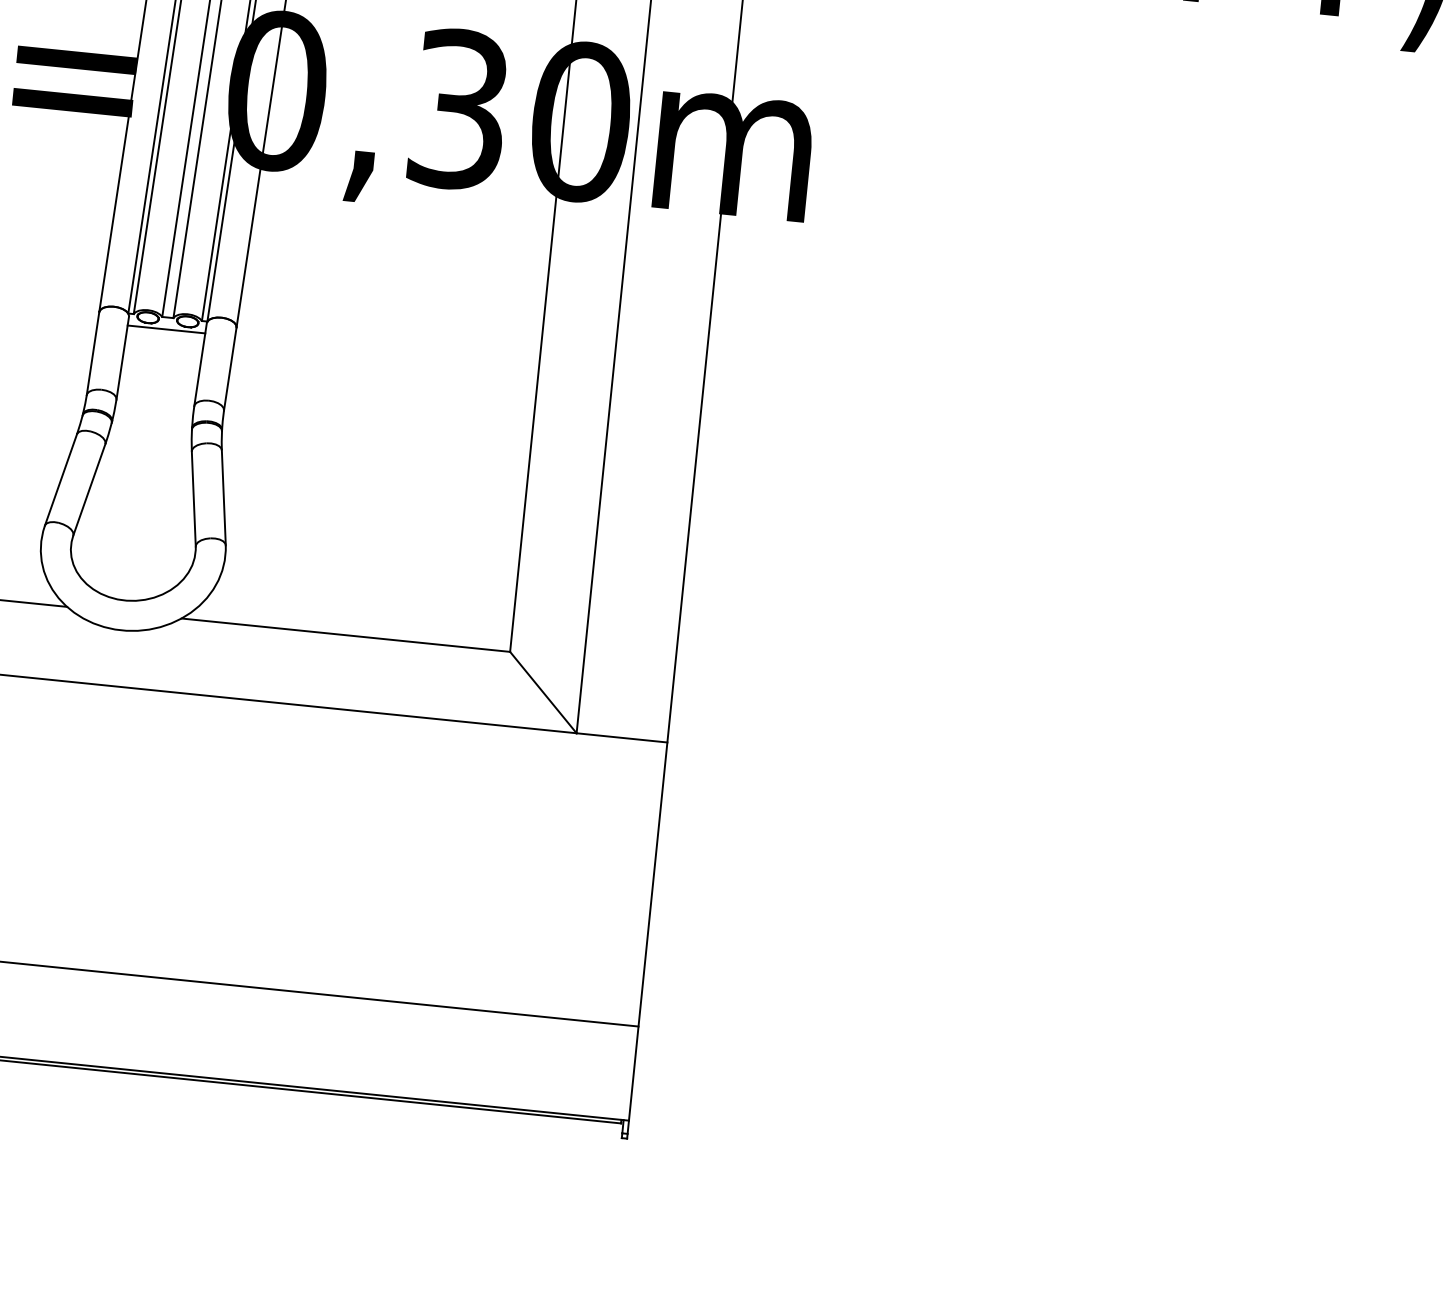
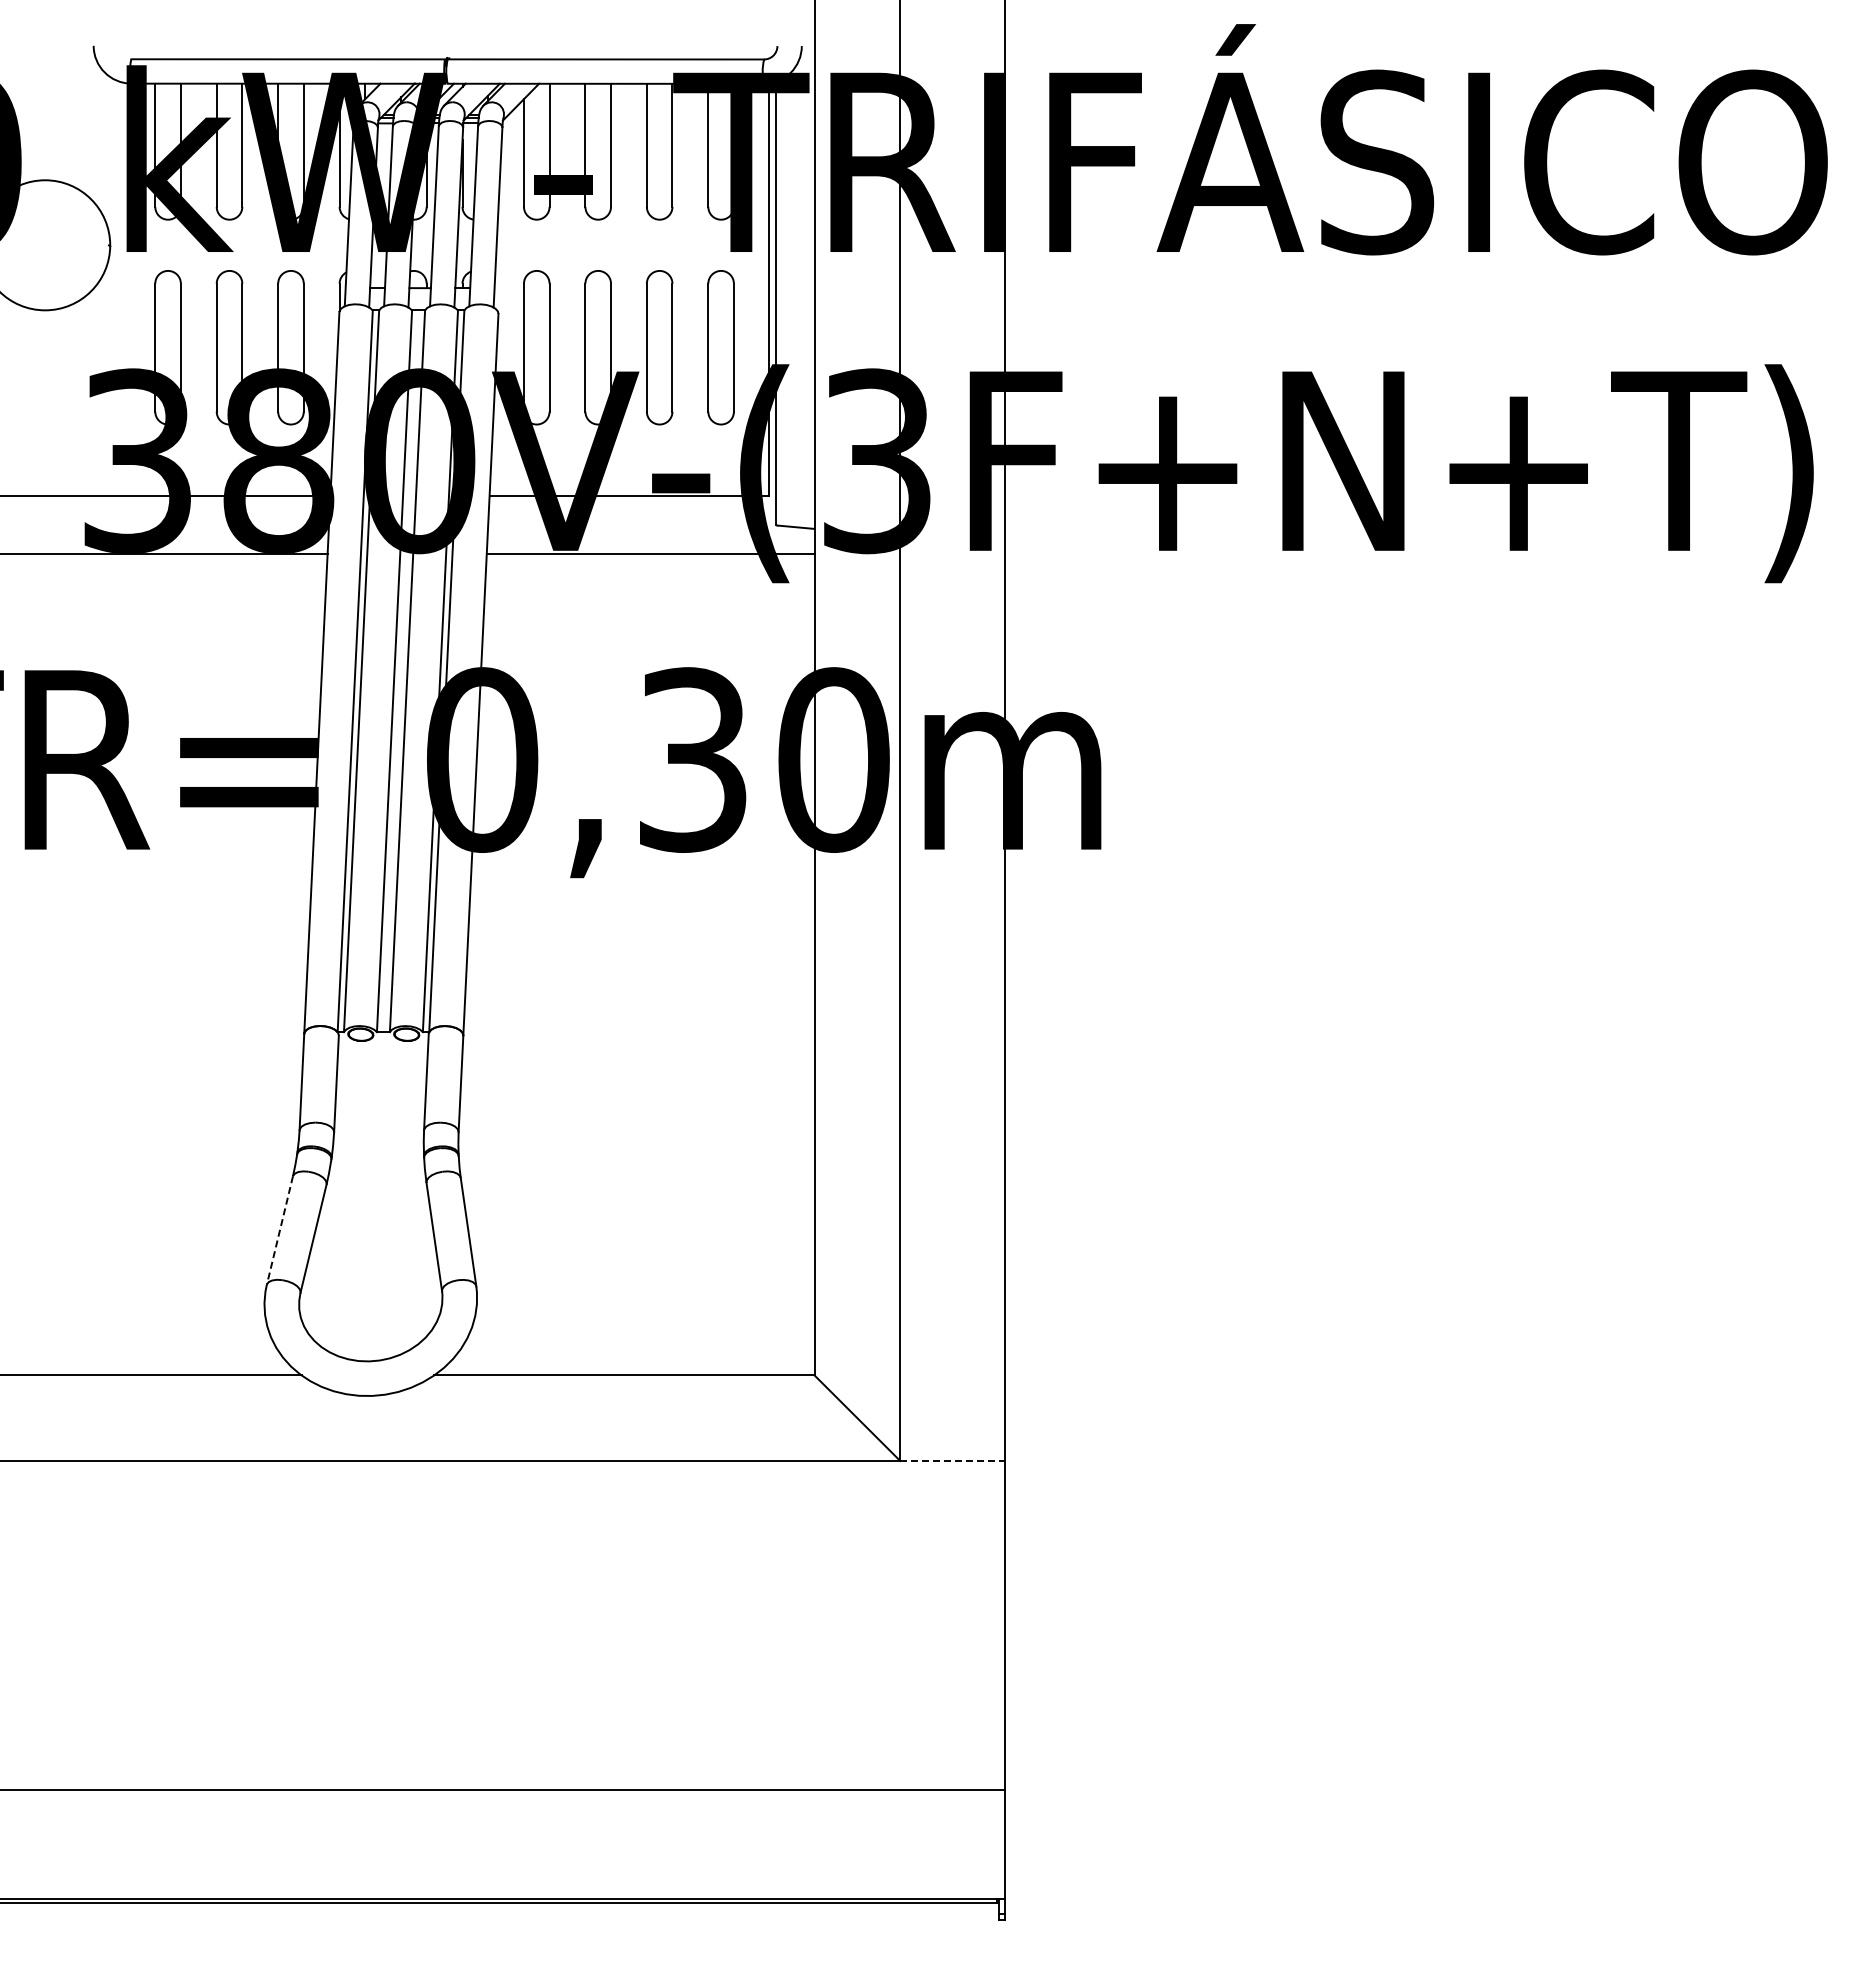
line: (166, 329) -> (383, 1045), removed
line: (60, 479) -> (279, 1230), solid -> dashed
line: (621, 737) -> (952, 1460), solid -> dashed

